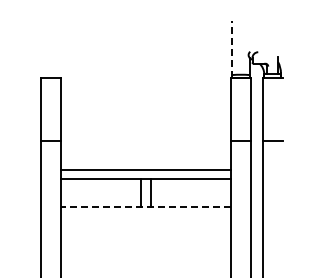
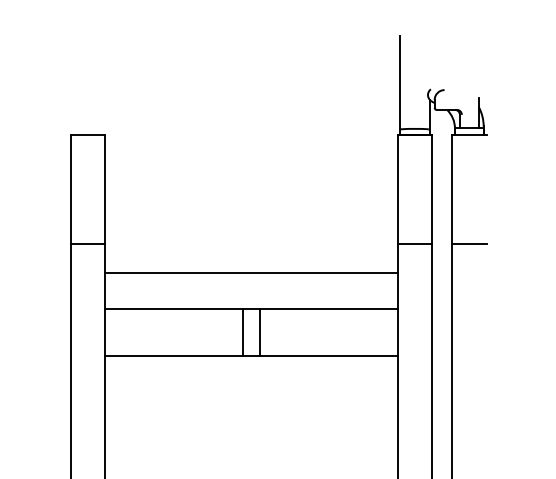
line: (232, 49) -> (400, 85), dashed -> solid
line: (145, 169) -> (250, 273), moved
line: (146, 206) -> (252, 355), dashed -> solid

